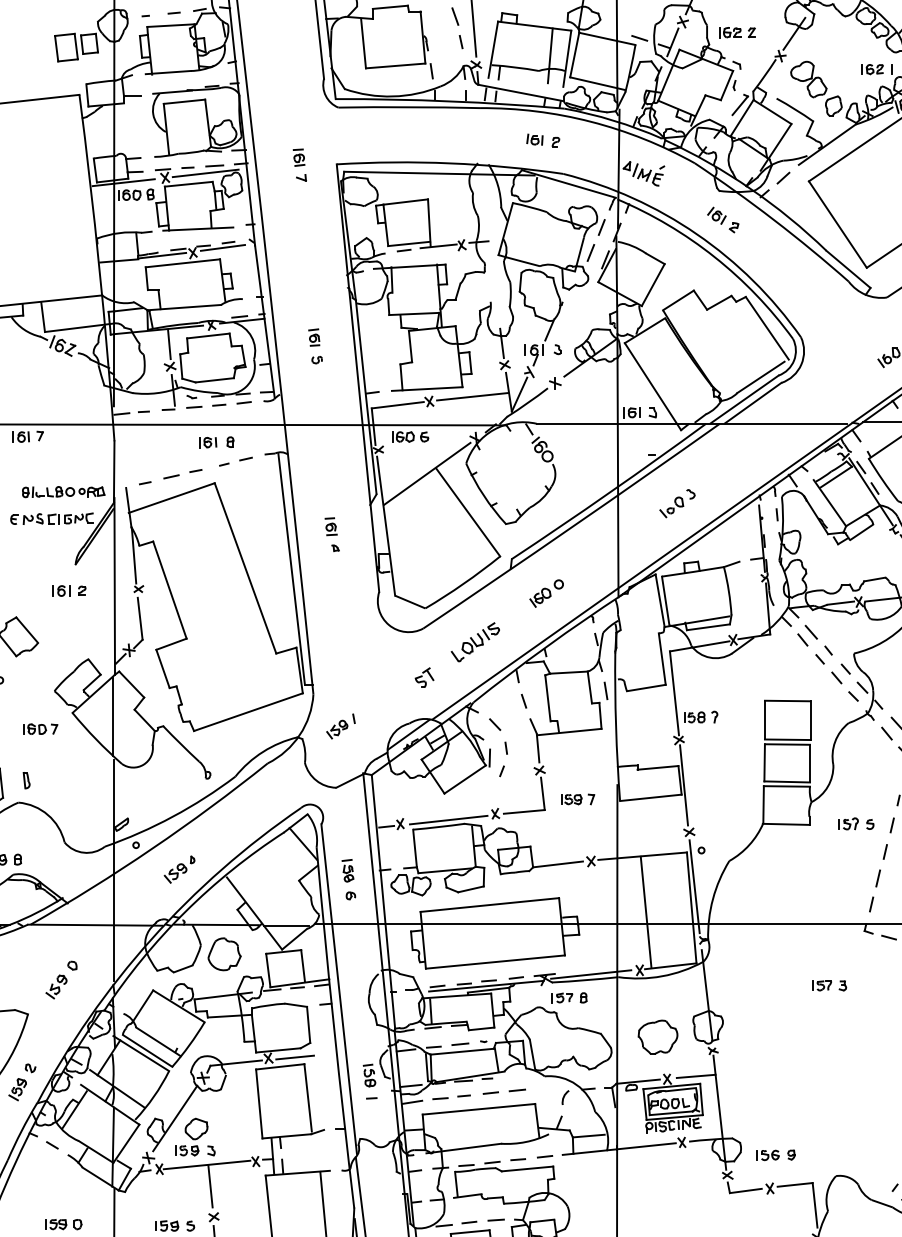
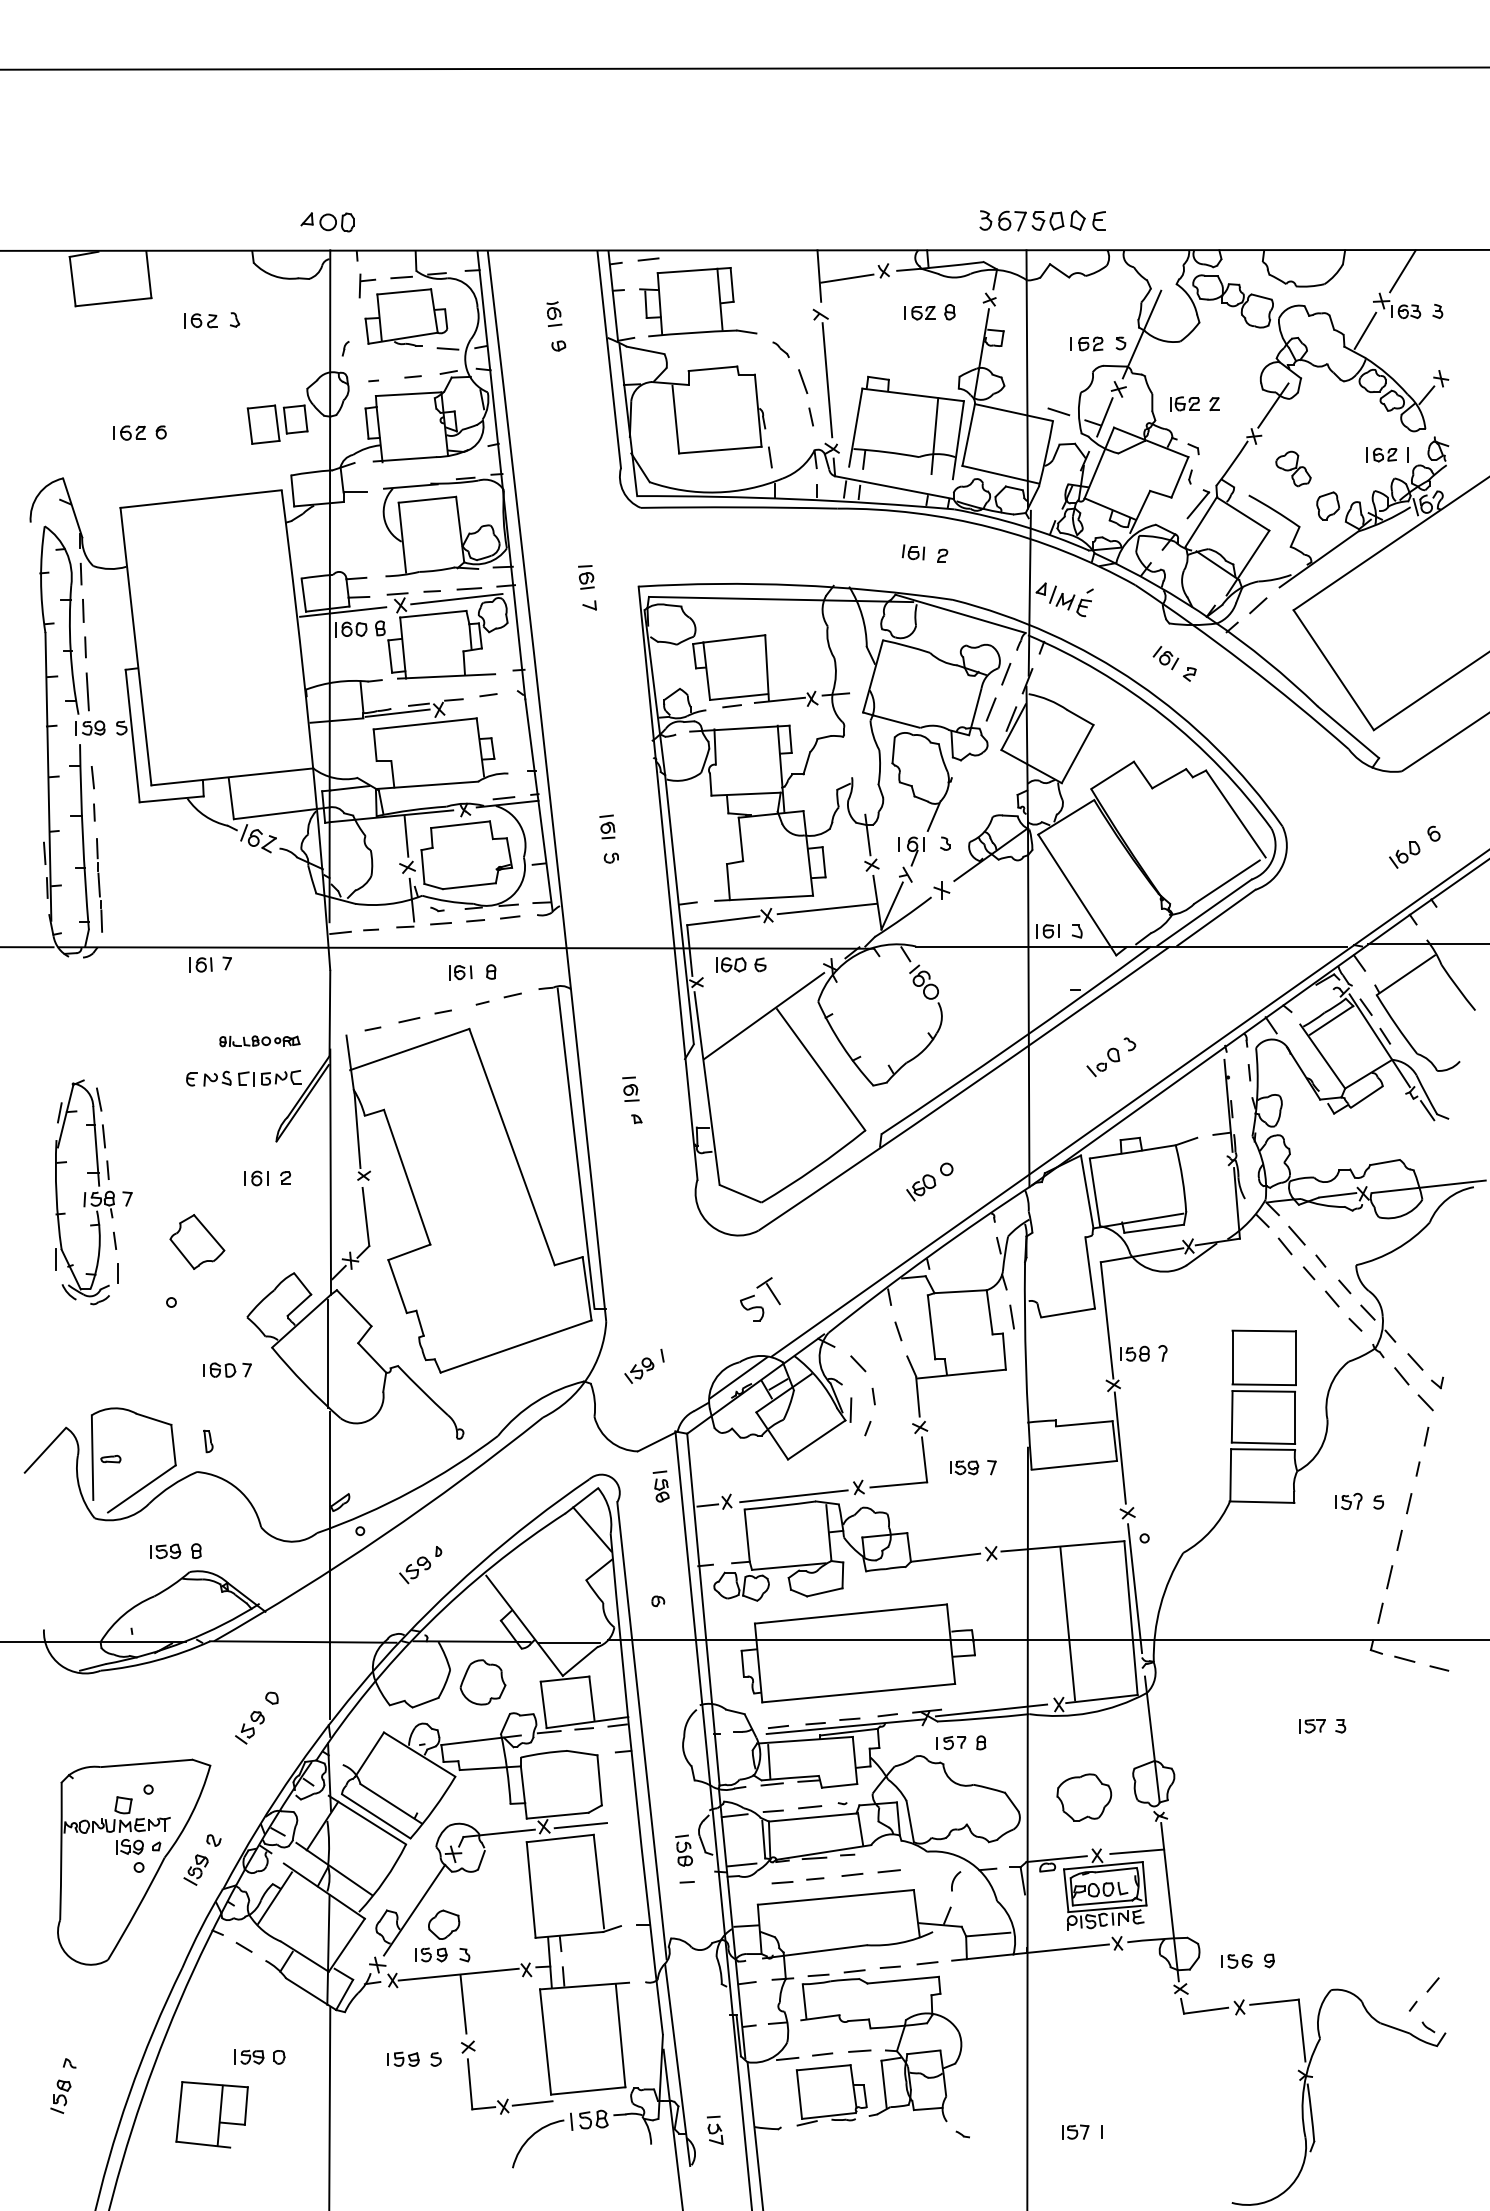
part: (808, 79) -> (1293, 468), size x0.7
line: (222, 247) -> (480, 702), removed
part: (63, 492) -> (259, 1041), size x0.7
part: (475, 642) -> (830, 1249), removed
part: (424, 677) -> (760, 1298), size x1.6
part: (347, 870) -> (660, 1486), moved
line: (412, 1102) -> (743, 1887), removed

